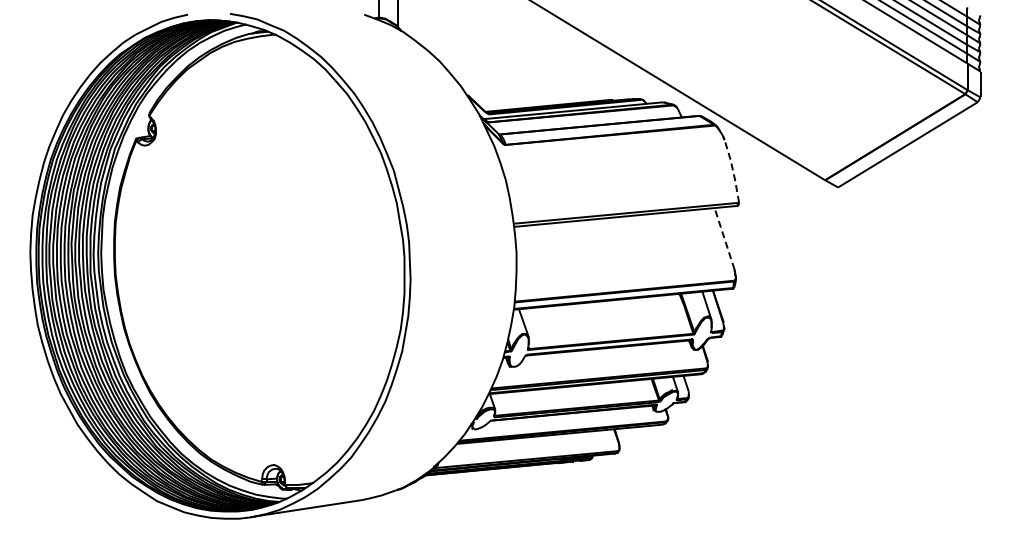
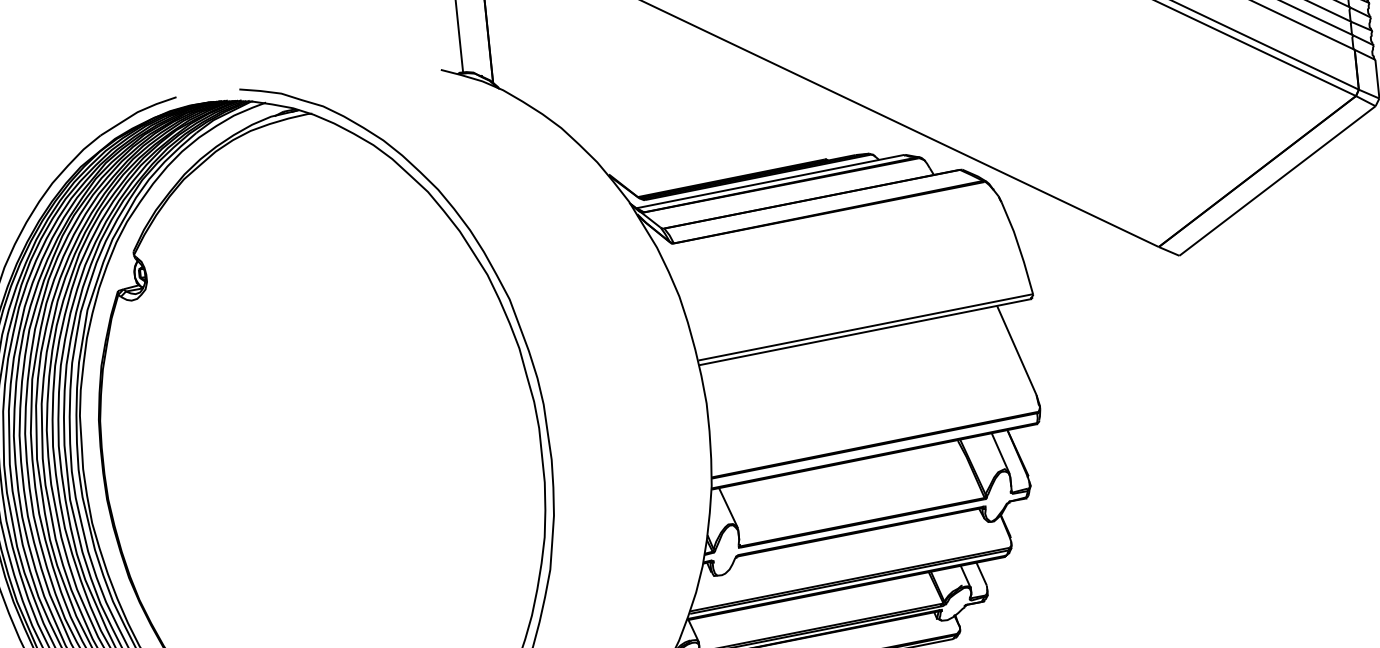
line: (733, 170) -> (1019, 246), dashed -> solid
line: (724, 238) -> (1016, 350), dashed -> solid

